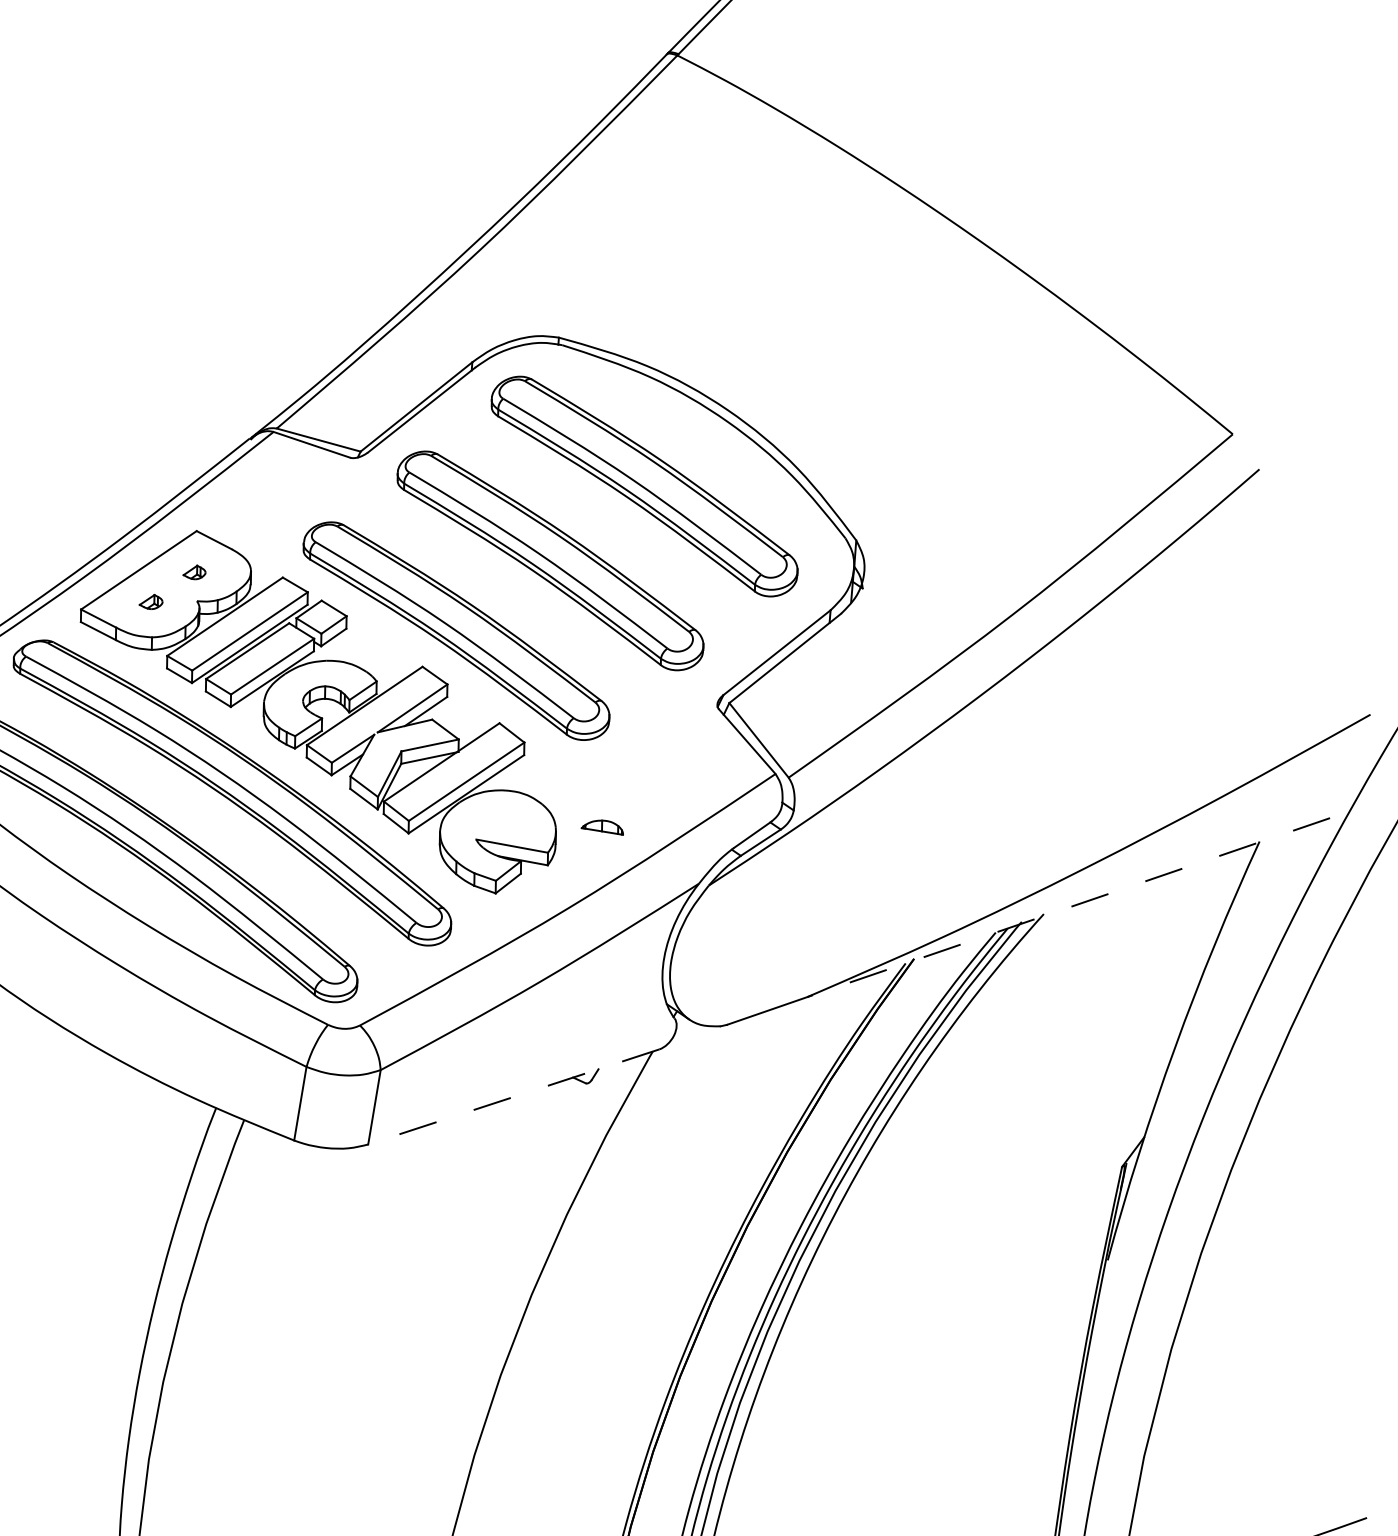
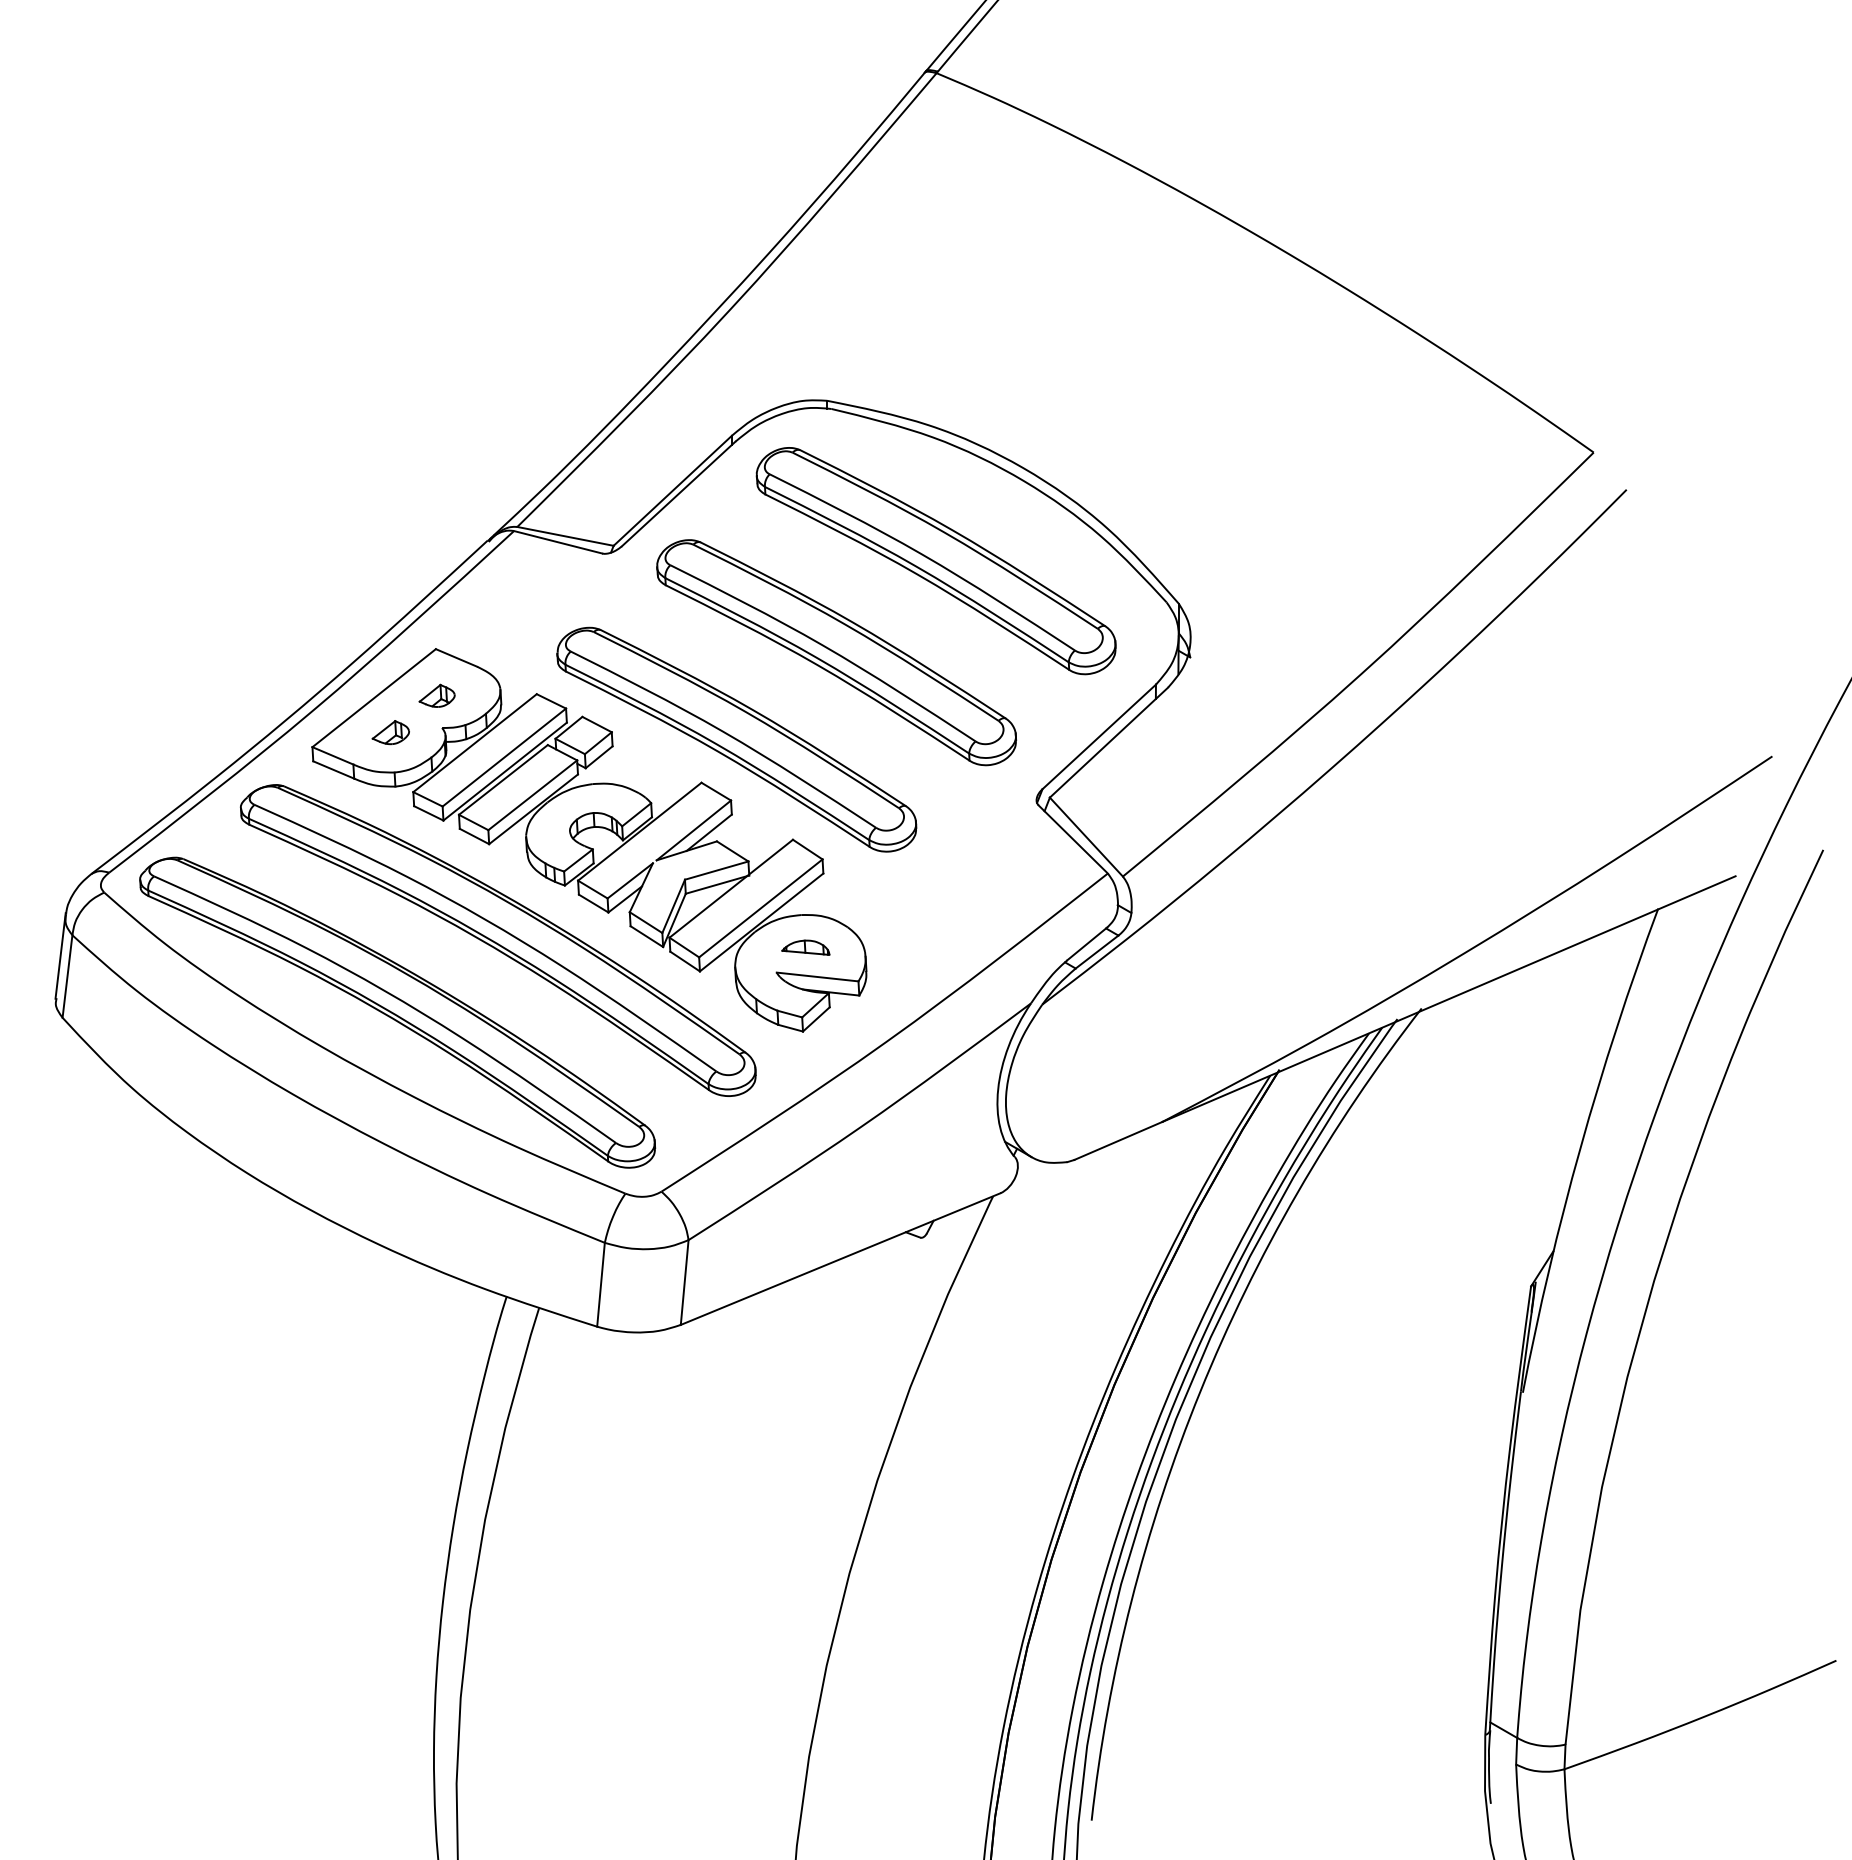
part: (194, 572) -> (436, 695), size x1.43
part: (151, 601) -> (390, 732), size x1.43
part: (602, 826) -> (805, 947), moved
line: (1069, 908) -> (1449, 999), dashed -> solid
line: (513, 1097) -> (840, 1259), dashed -> solid

